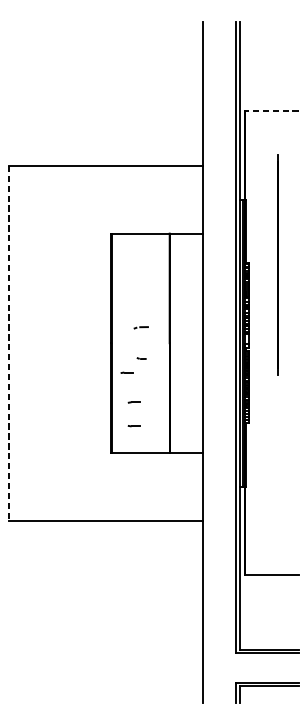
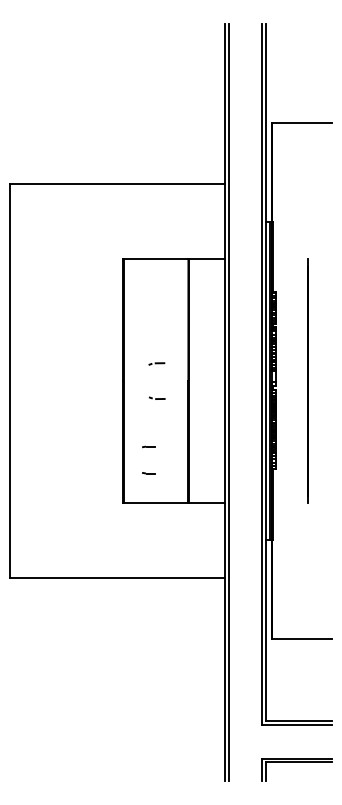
line: (272, 111) -> (302, 123), dashed -> solid
line: (276, 264) -> (307, 380), moved
line: (9, 343) -> (10, 381), dashed -> solid
part: (141, 357) -> (157, 397), size x1.67
line: (205, 362) -> (228, 402), added
part: (126, 372) -> (140, 413), removed

